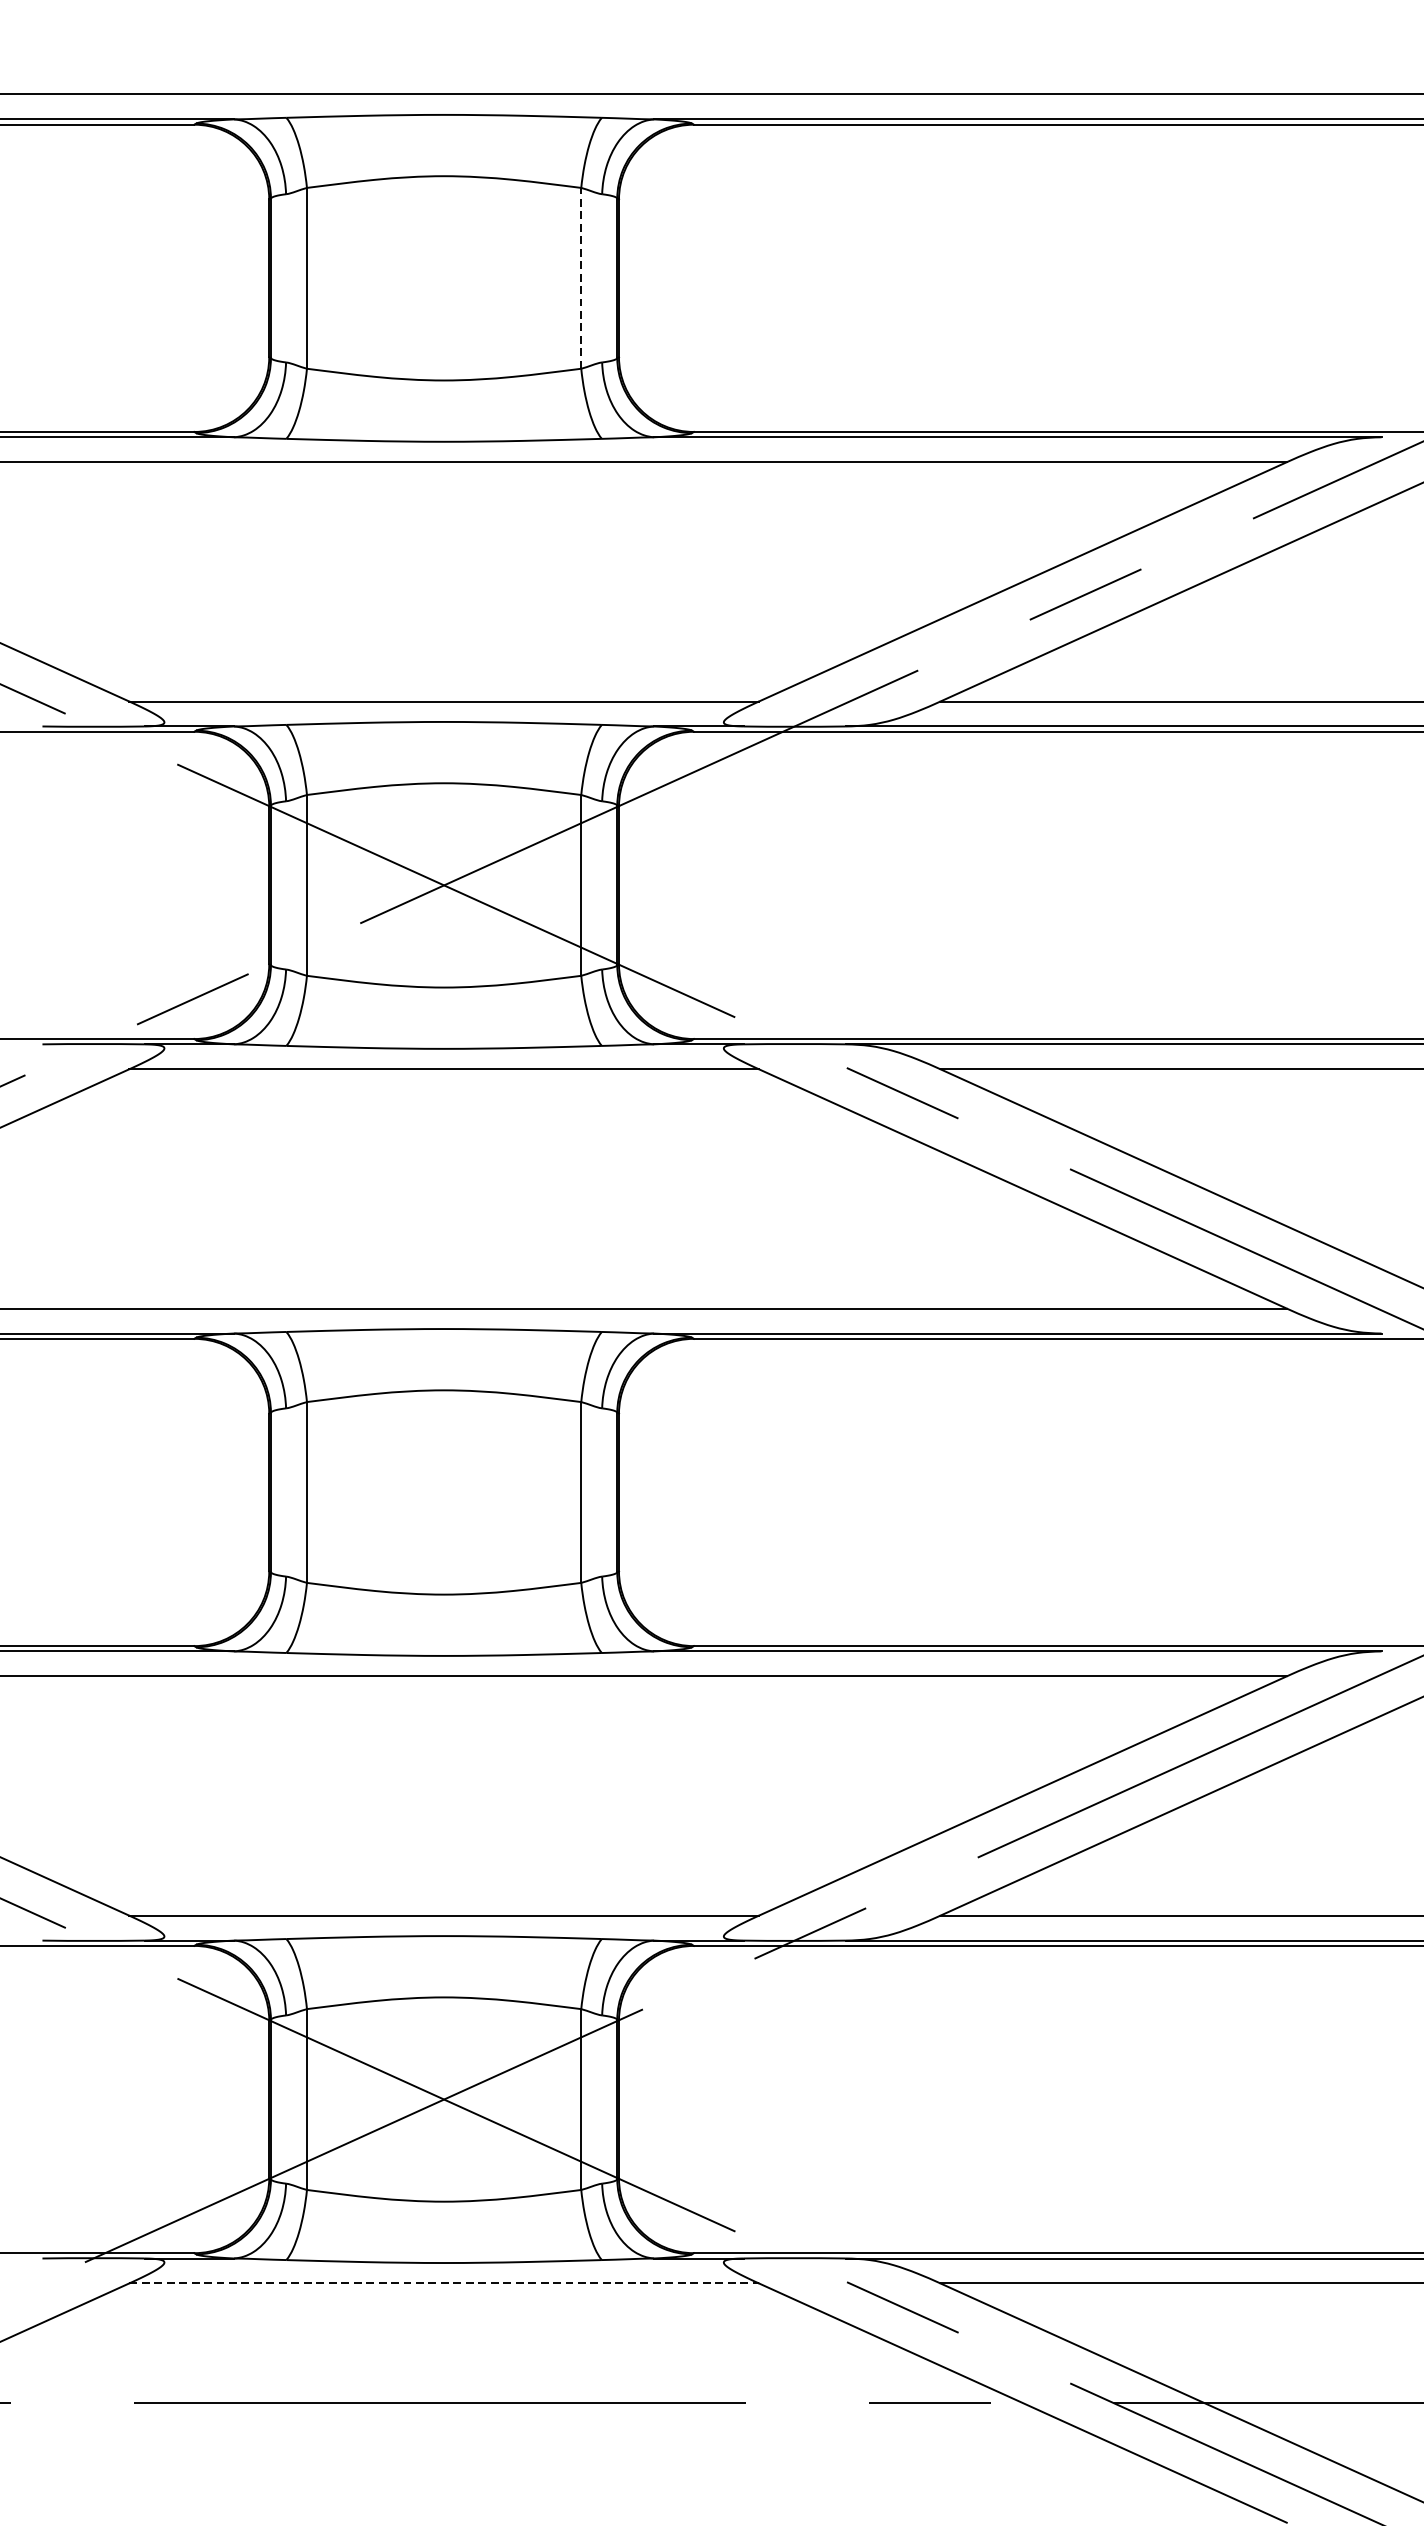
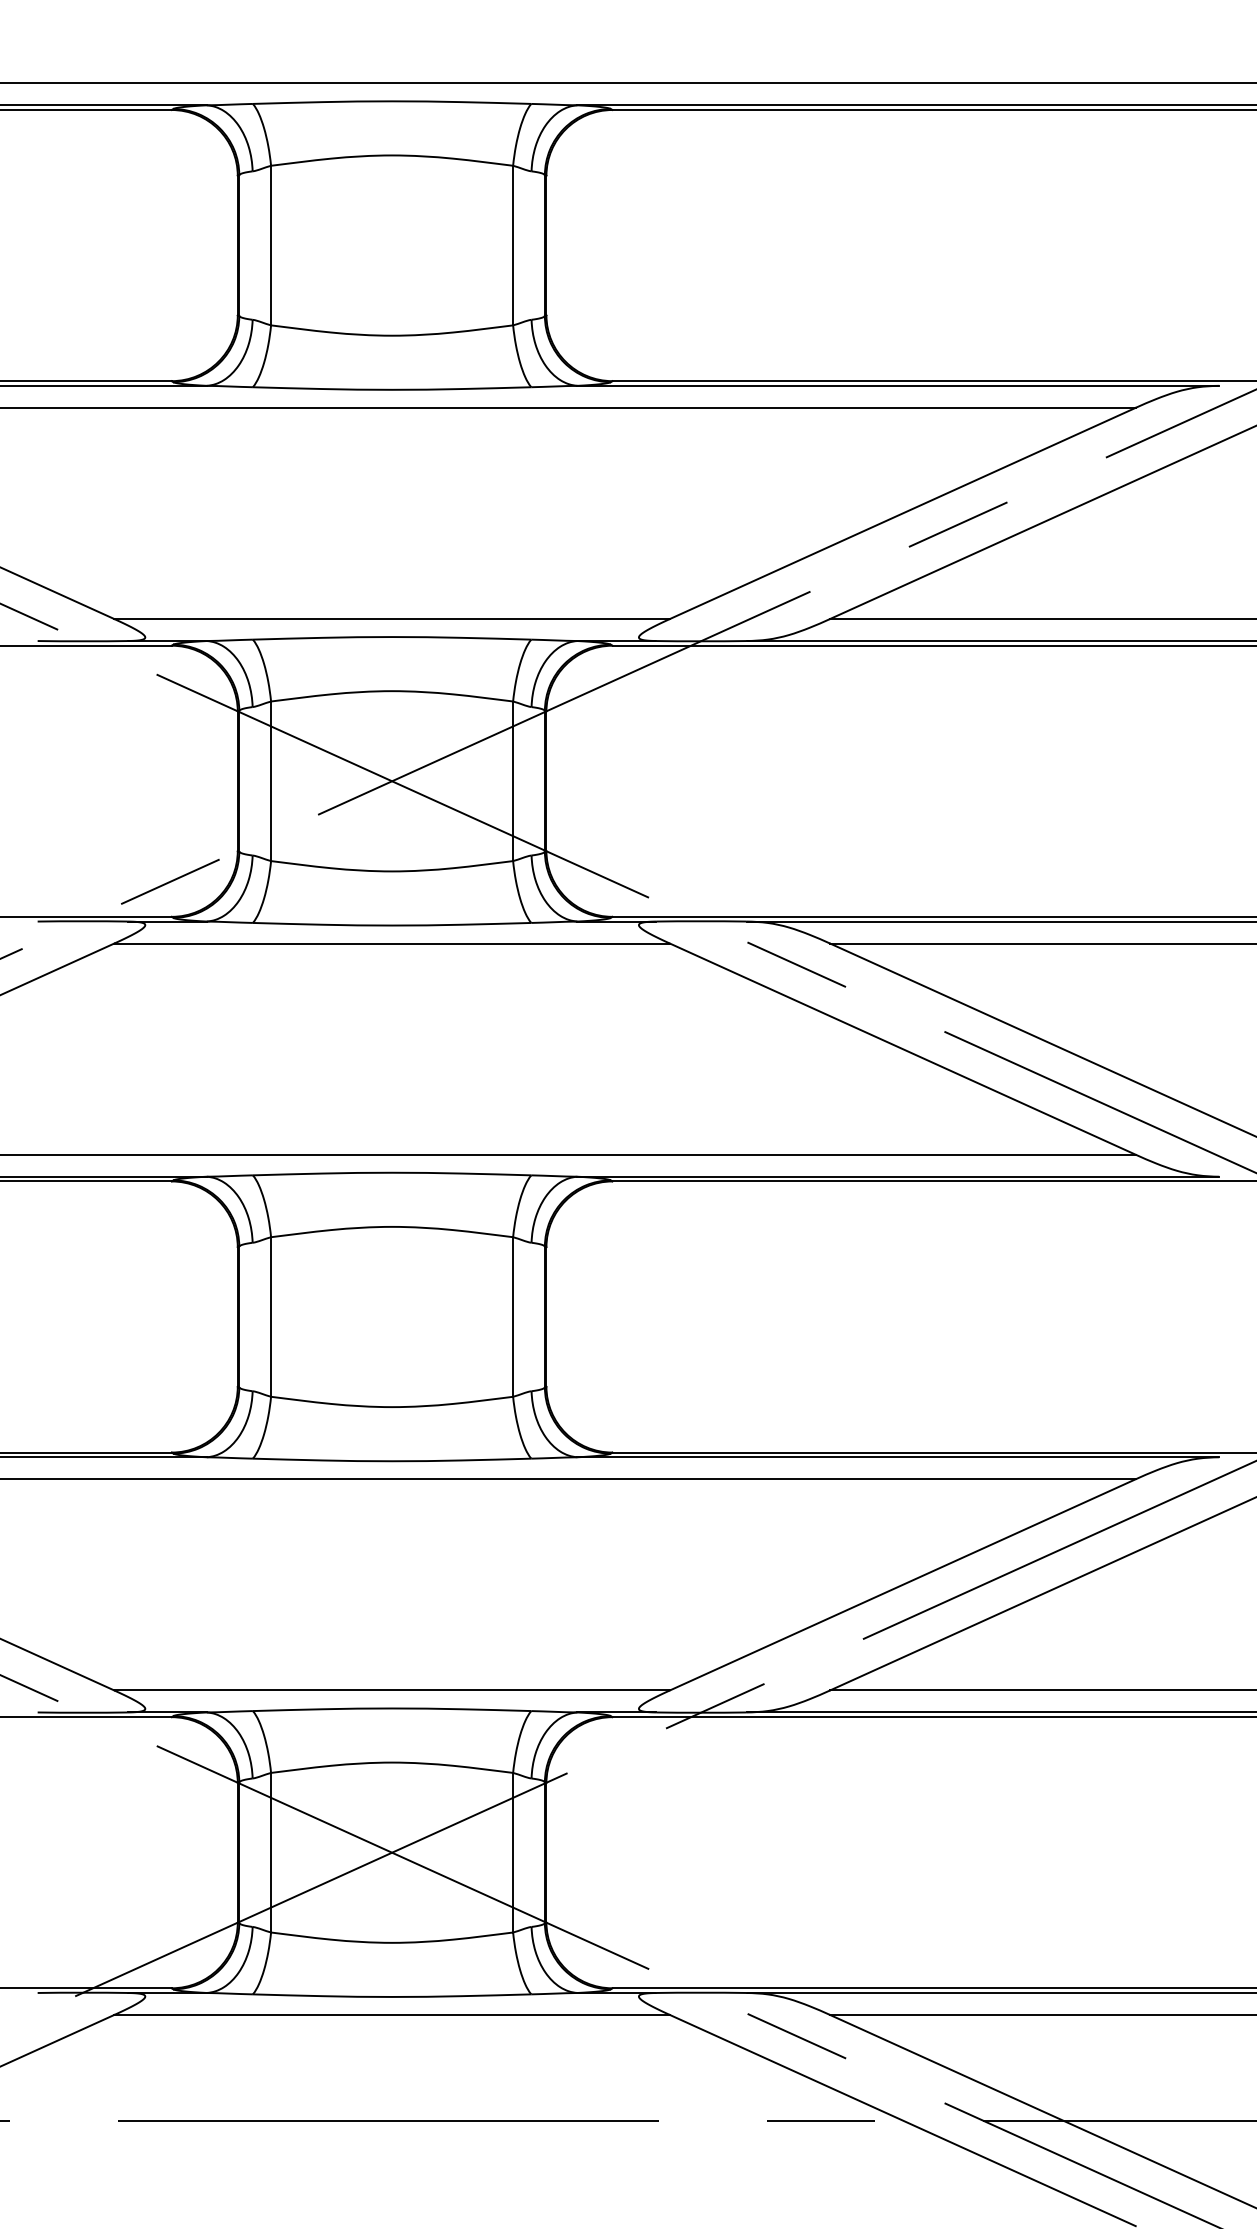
line: (581, 278) -> (513, 245), dashed -> solid
line: (444, 2282) -> (392, 2014), dashed -> solid

